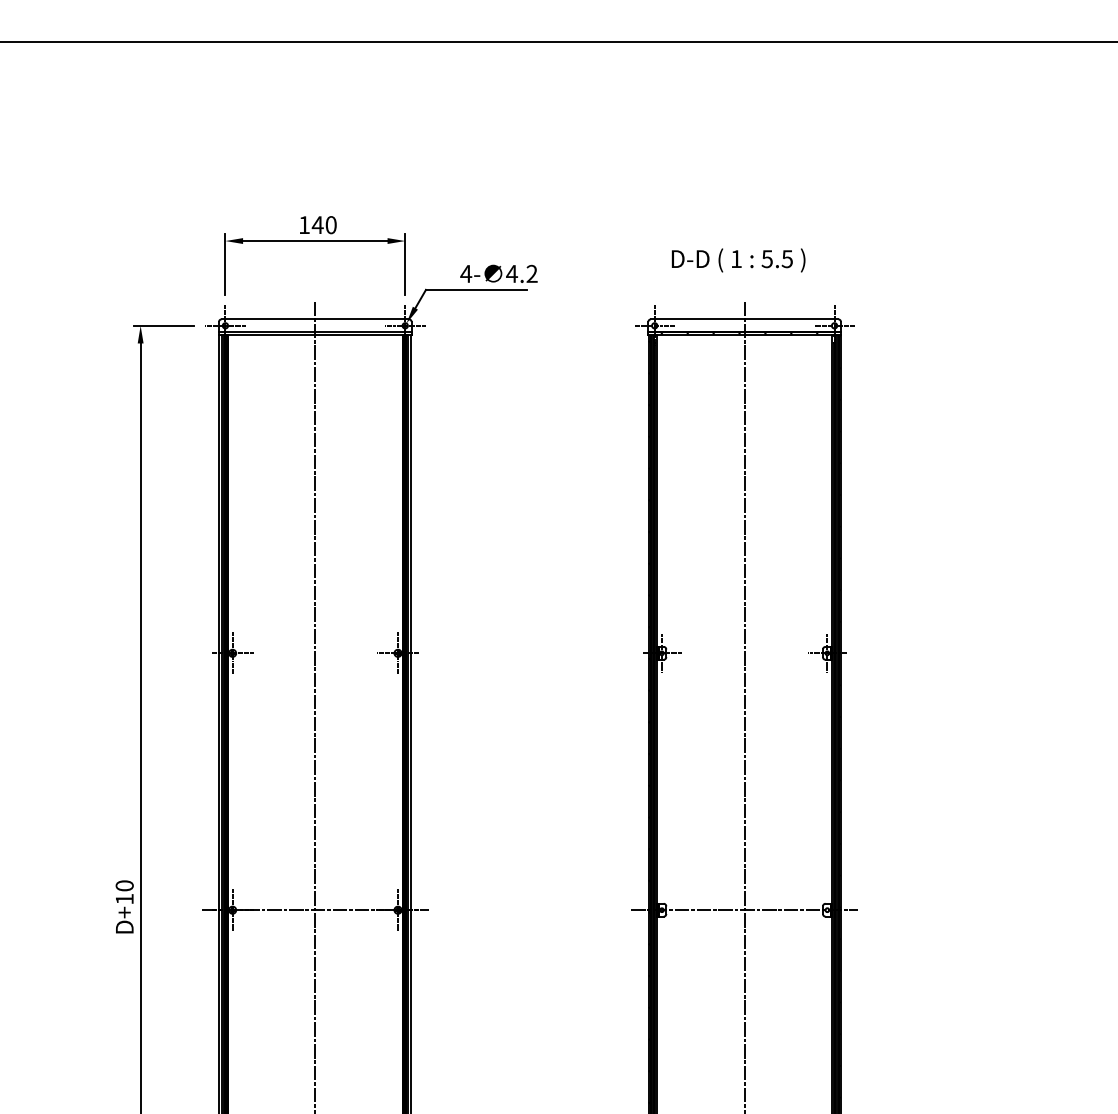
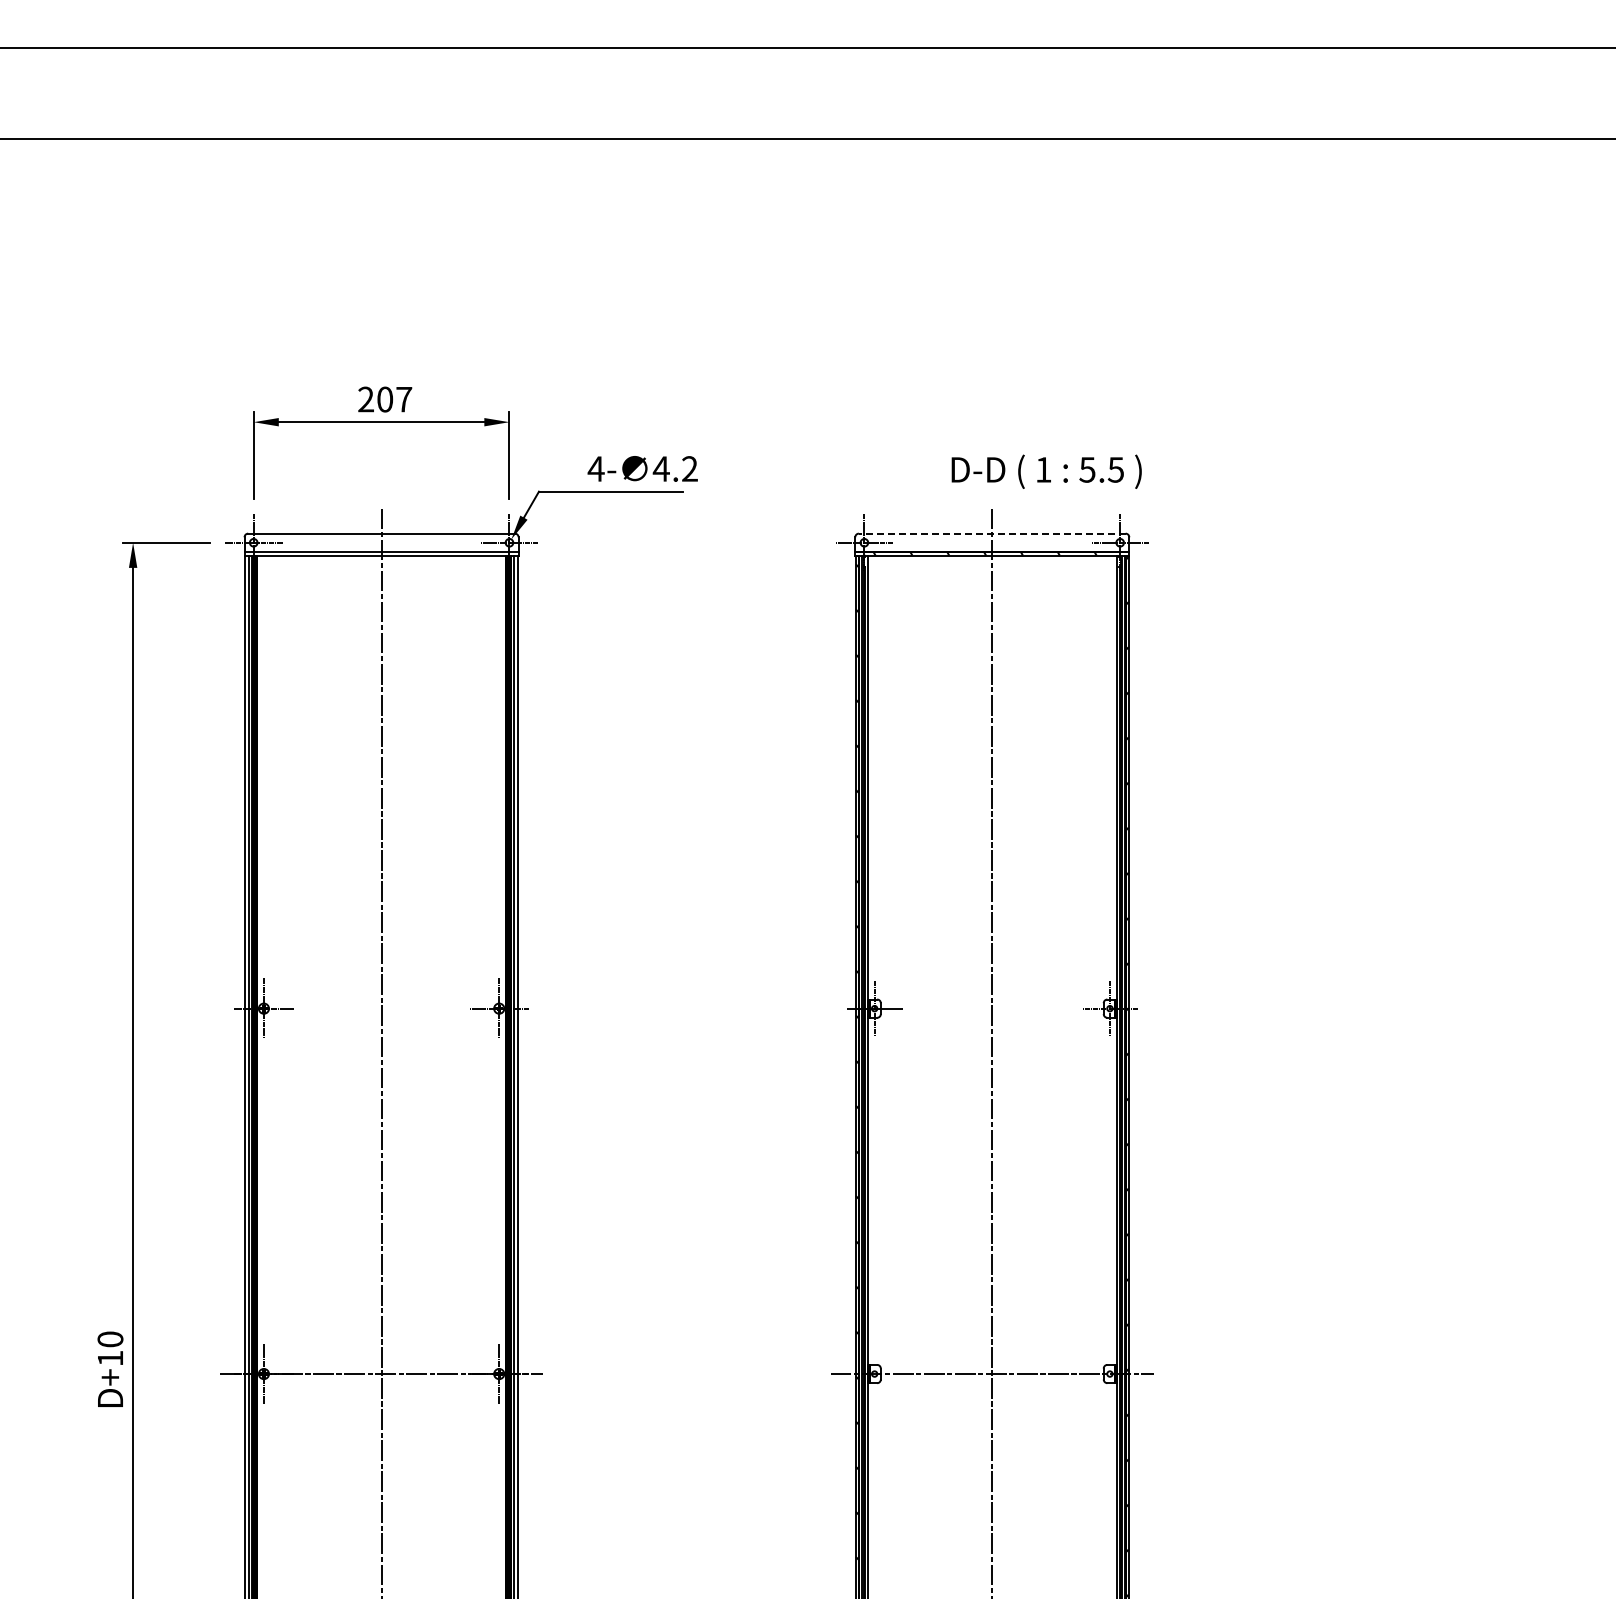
text: (318, 225) -> (385, 399), 140 -> 207
text: (738, 260) -> (1046, 471), moved
line: (744, 319) -> (991, 533), solid -> dashed

